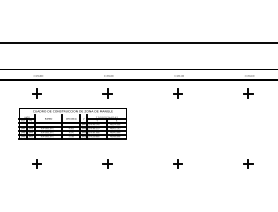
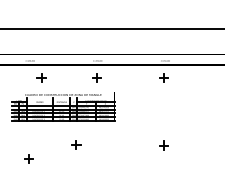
part: (36, 93) -> (40, 77), moved
part: (36, 163) -> (28, 158), moved
part: (107, 163) -> (76, 144), moved

